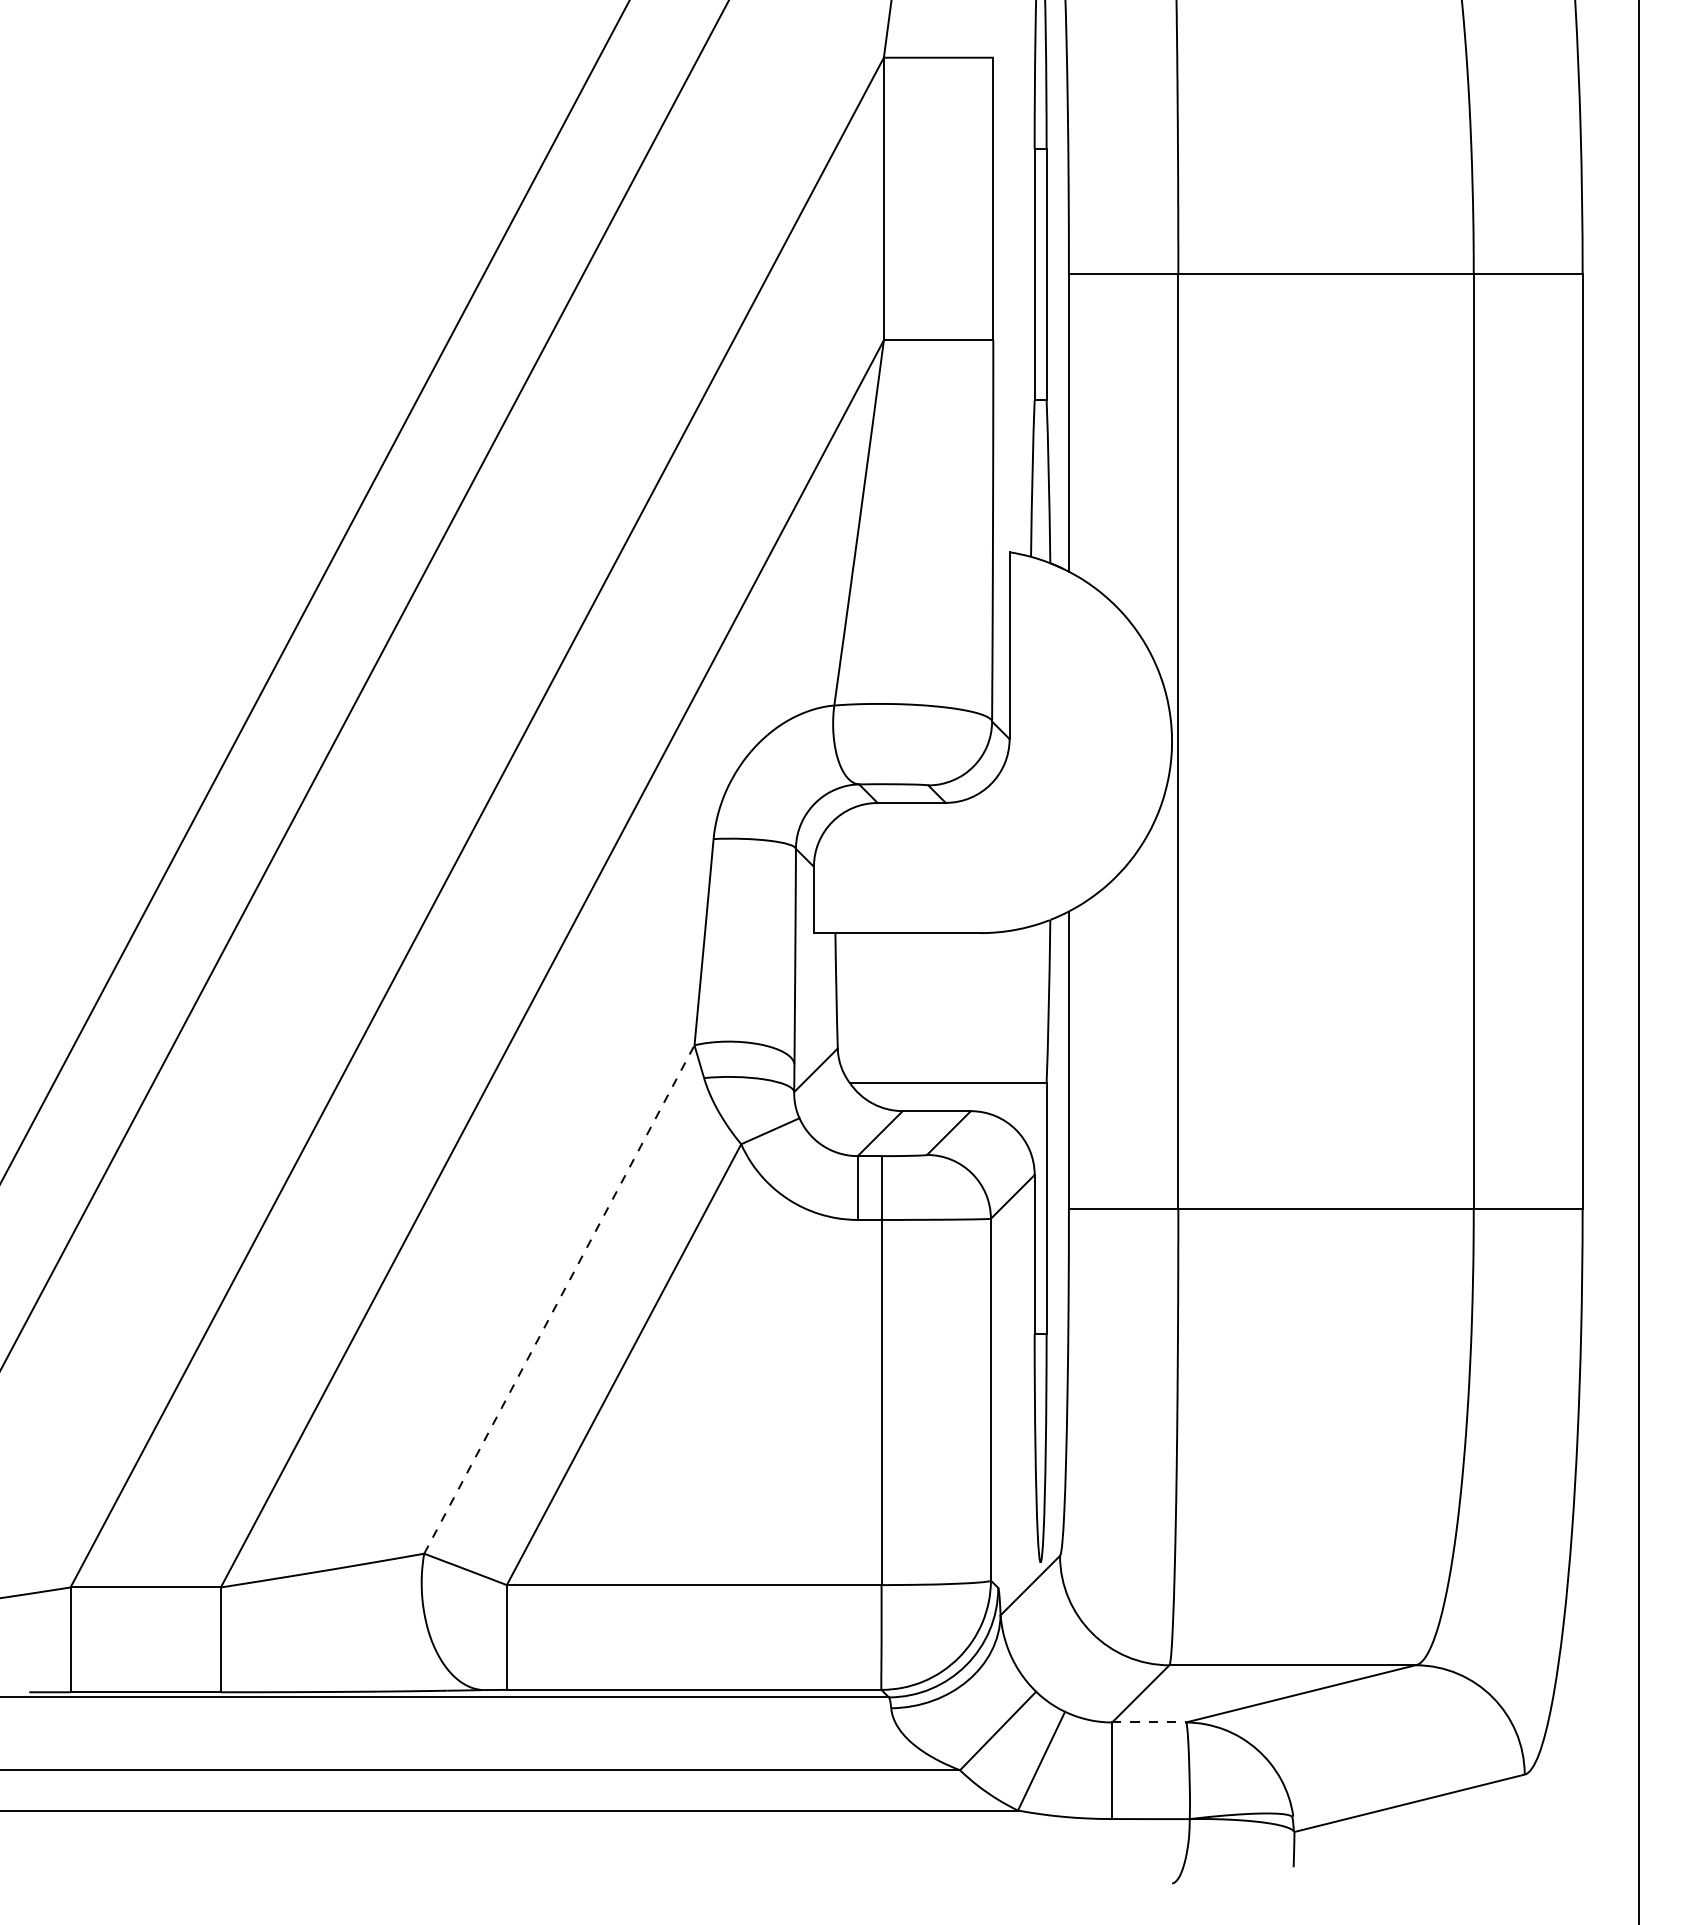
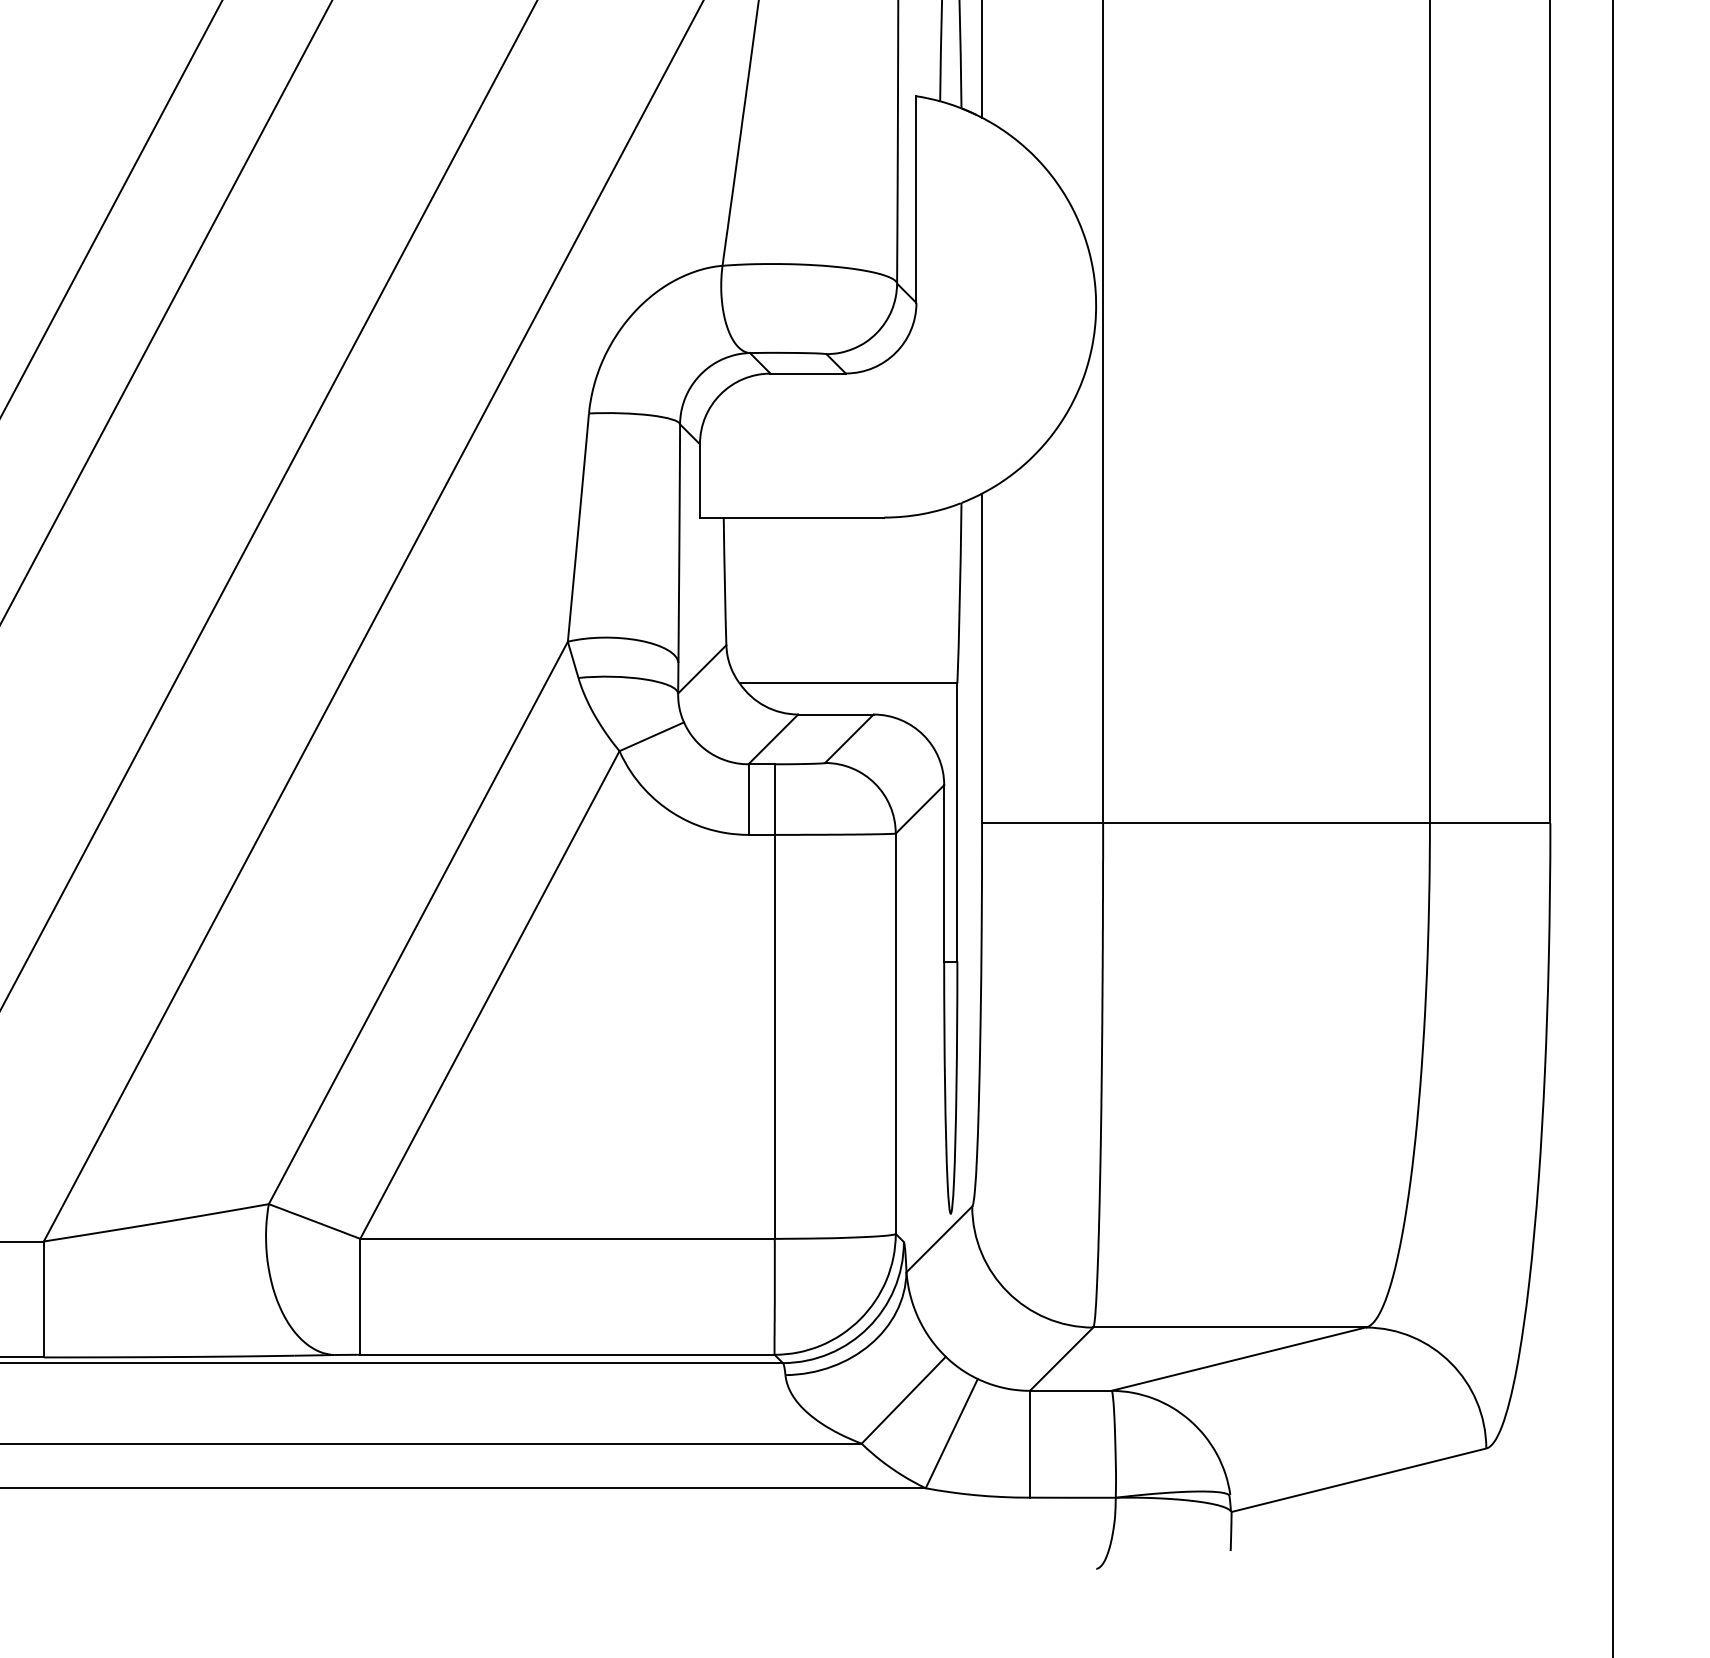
line: (559, 1299) -> (418, 922), dashed -> solid
line: (1149, 1722) -> (1071, 1390), dashed -> solid

